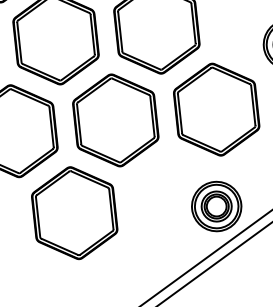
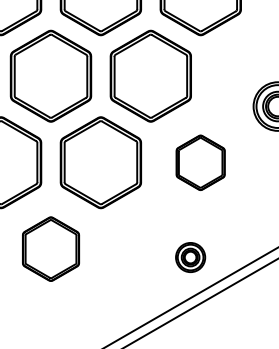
part: (216, 109) -> (200, 162), size x0.6
part: (216, 206) -> (190, 257), size x0.6
part: (74, 212) -> (50, 248), size x0.7

